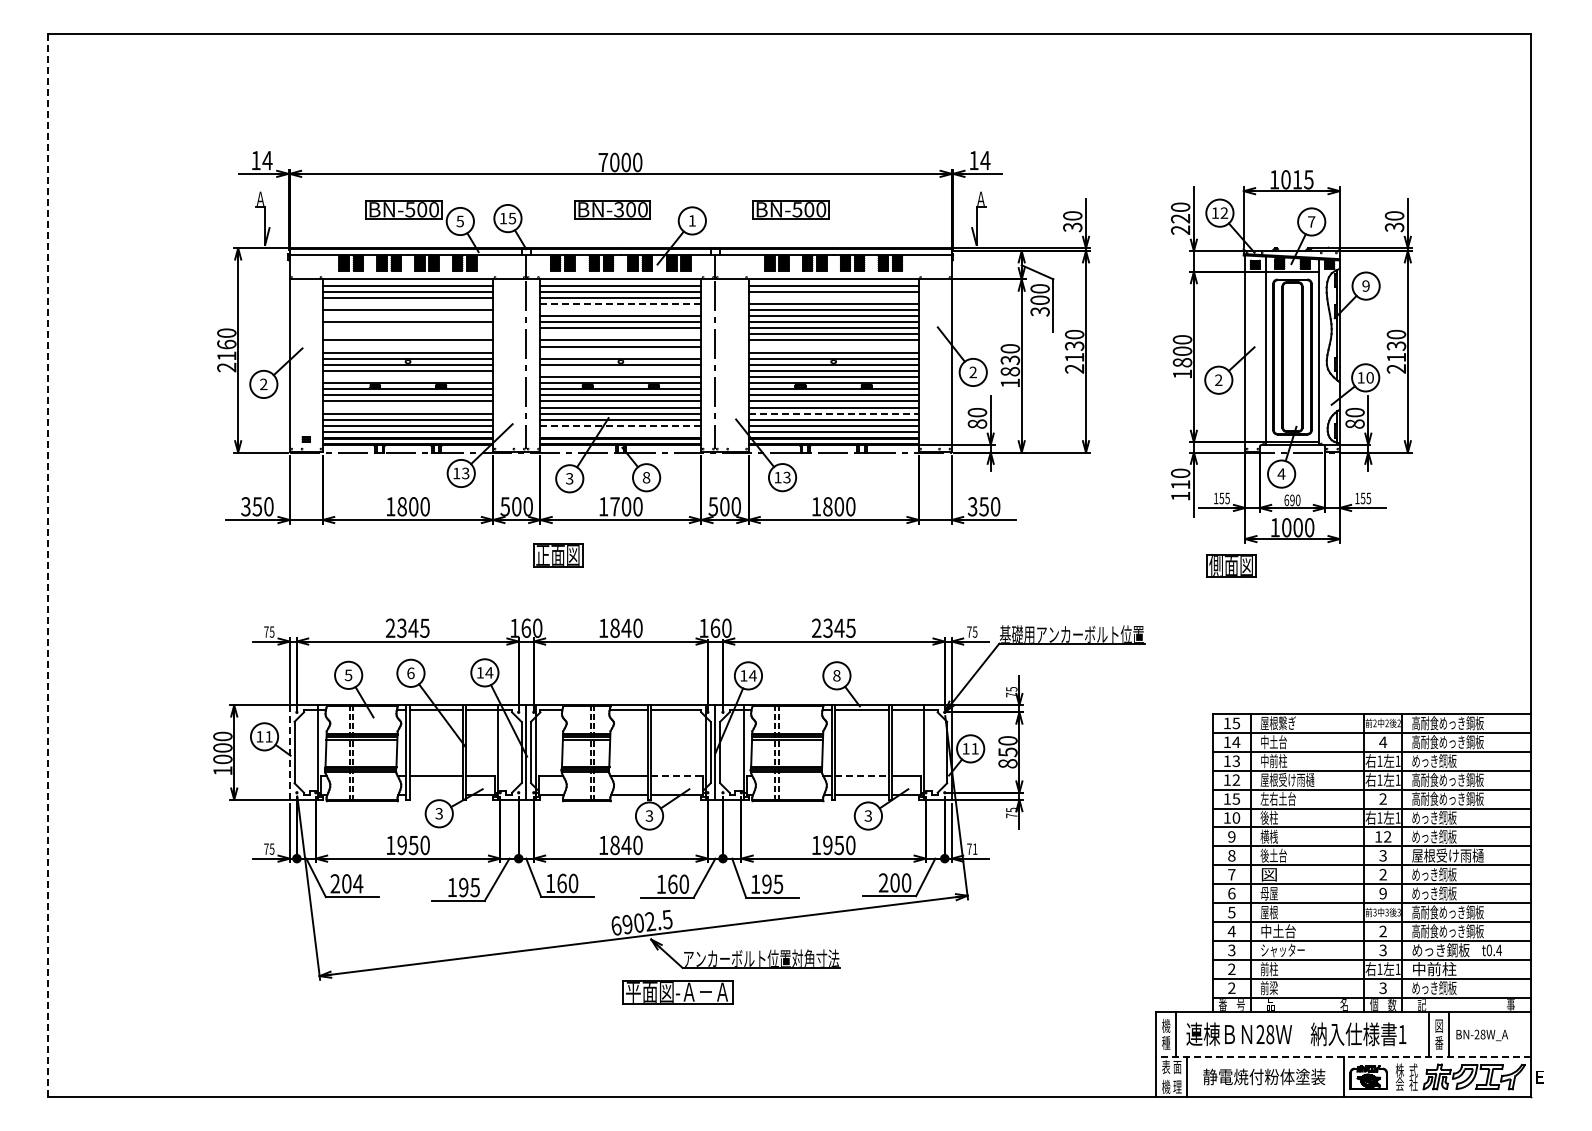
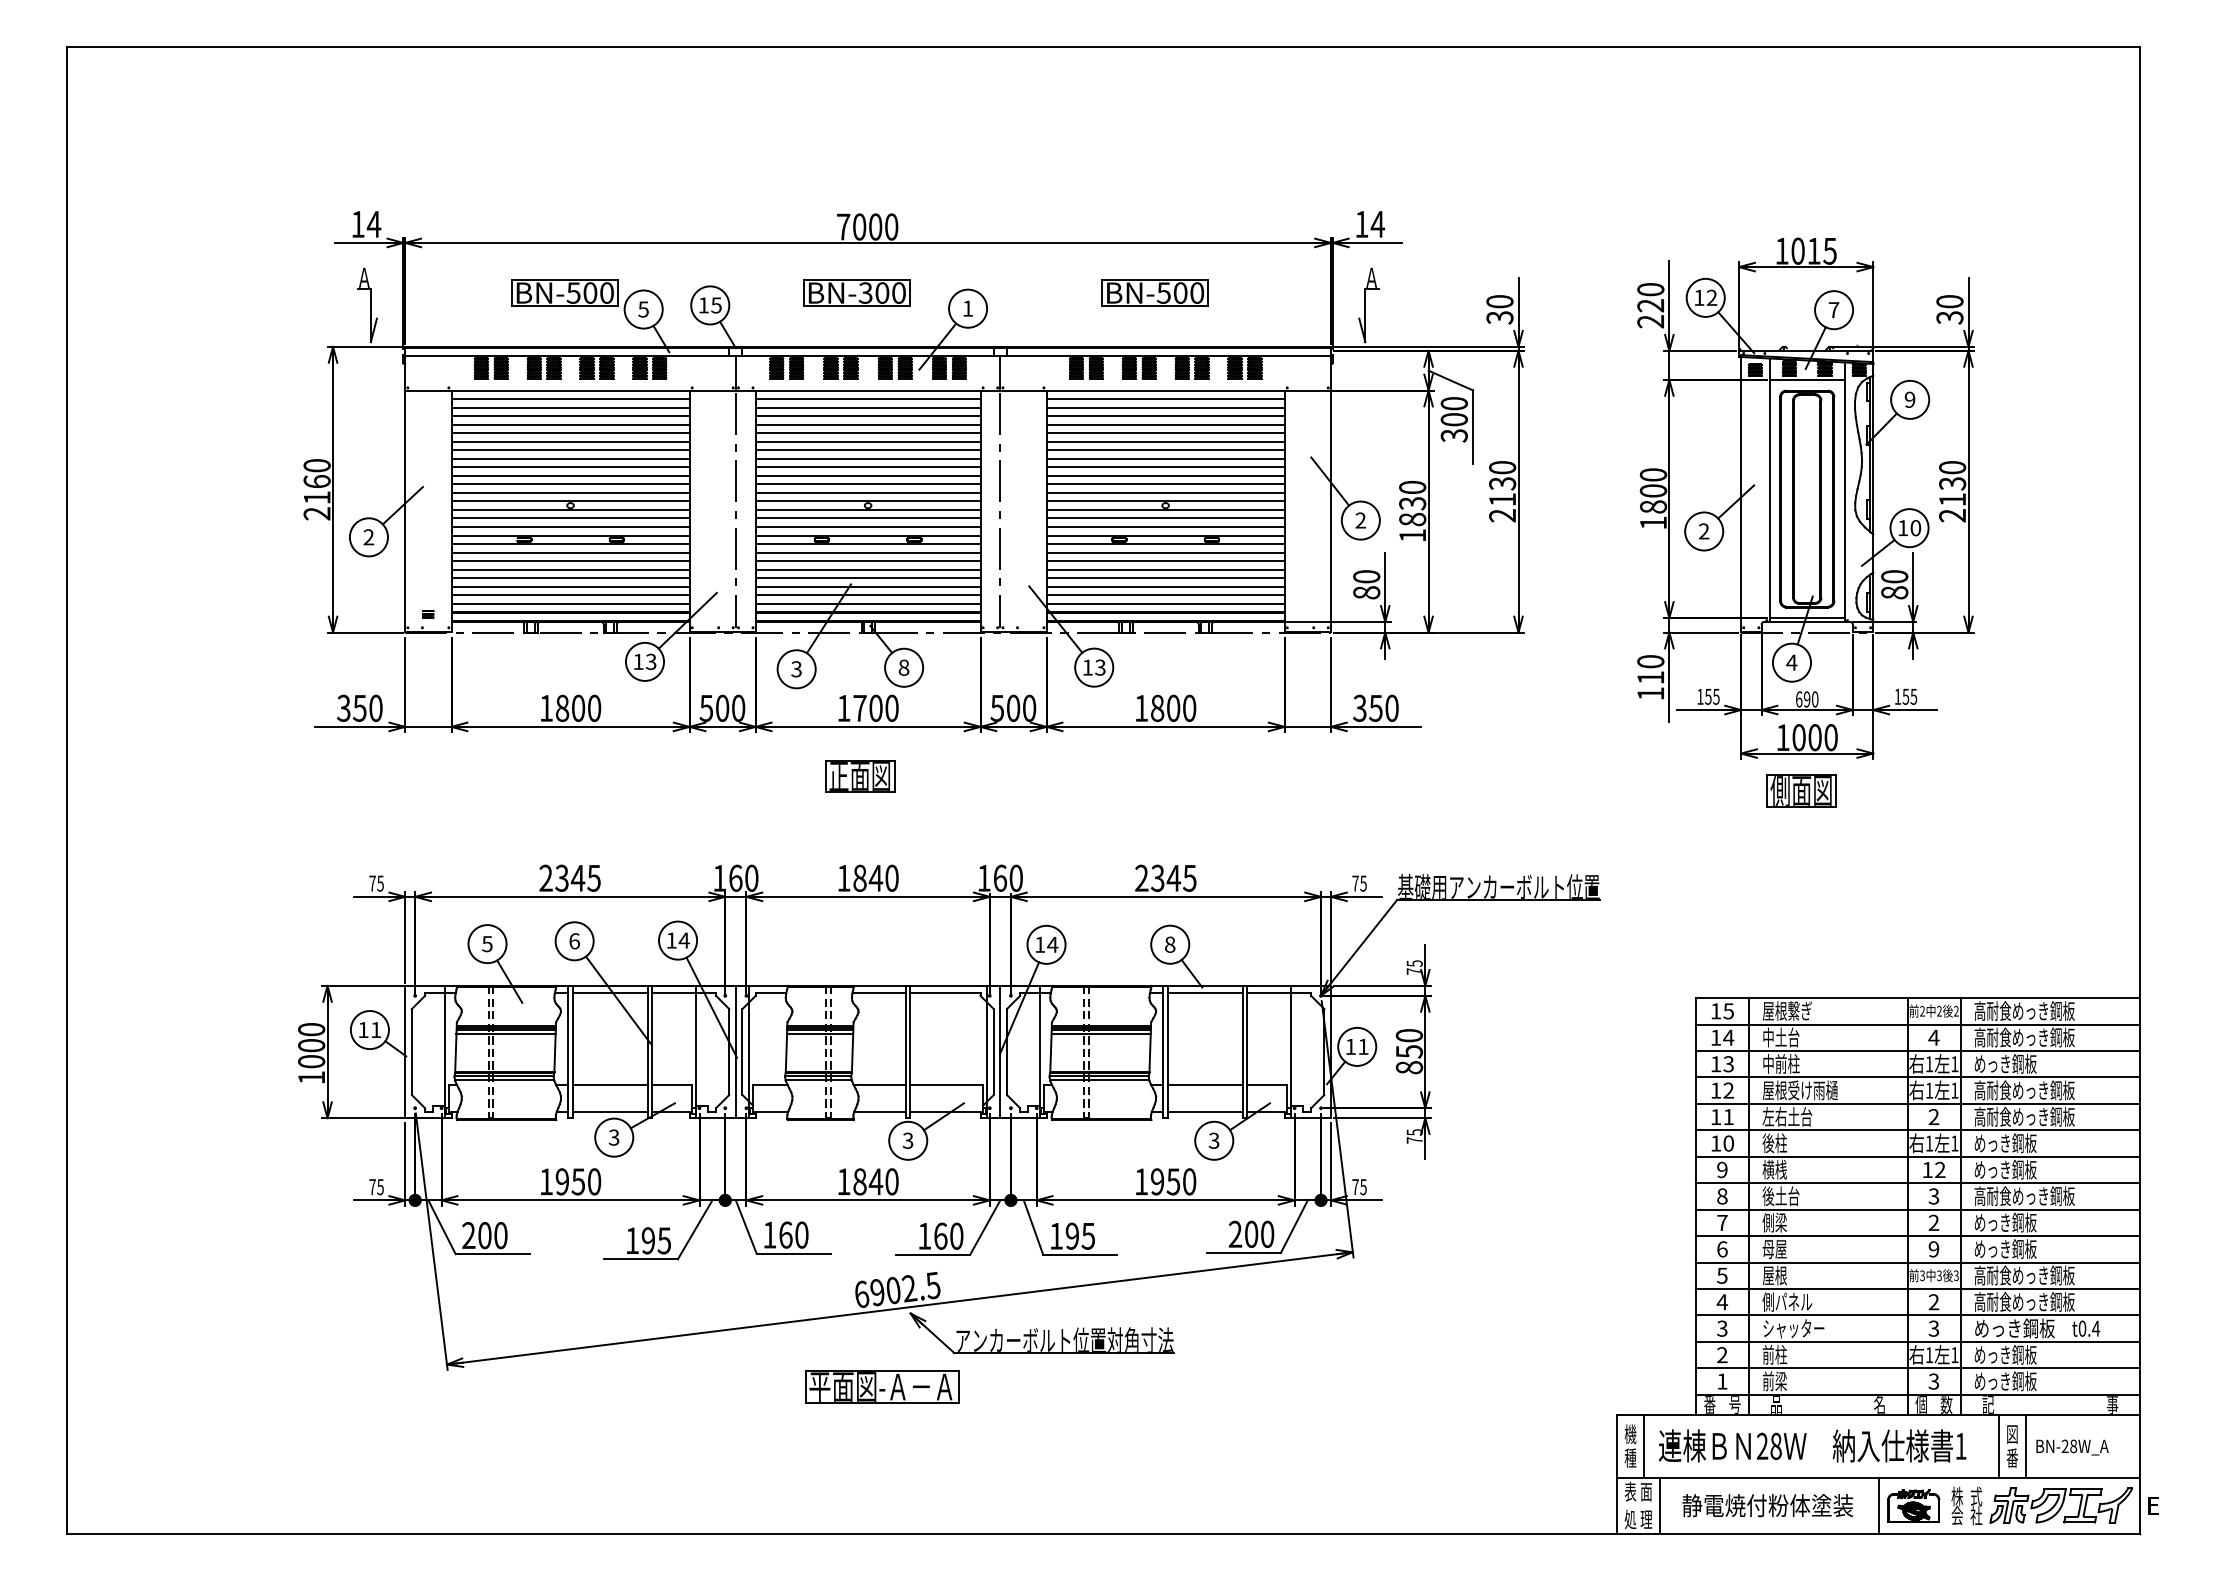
part: (790, 209) -> (1154, 292), moved
line: (833, 297) -> (1165, 415), added
line: (407, 303) -> (569, 424), added
line: (621, 303) -> (869, 424), dashed -> solid
line: (620, 309) -> (867, 432), added
line: (407, 316) -> (569, 442), added
line: (407, 328) -> (569, 459), added
line: (407, 334) -> (569, 467), added
line: (620, 334) -> (867, 467), added
line: (407, 346) -> (569, 484), added
line: (833, 346) -> (1165, 484), added
line: (620, 352) -> (867, 492), added
line: (620, 370) -> (867, 517), added
line: (407, 377) -> (569, 527), added
line: (407, 407) -> (569, 569), added
line: (834, 413) -> (1166, 577), dashed -> solid
line: (621, 425) -> (869, 594), dashed -> solid
line: (620, 431) -> (867, 603), added
part: (558, 555) -> (860, 776), moved
line: (47, 565) -> (66, 790), dashed -> solid
part: (1231, 565) -> (1801, 790), moved
line: (289, 753) -> (404, 1053), dashed -> solid
line: (677, 776) -> (947, 1085), dashed -> solid
line: (862, 776) -> (1205, 1085), dashed -> solid
line: (436, 795) -> (610, 1112), added
text: (1235, 798) -> (1727, 1116), 15 -> 11
text: (974, 848) -> (1362, 1186), 71 -> 75
text: (1447, 855) -> (2023, 1195), 屋根受け雨樋 -> 高耐食めっき鋼板
text: (1268, 874) -> (1773, 1222), 図 -> 側梁
text: (358, 883) -> (501, 1235), 204 -> 200
text: (1277, 931) -> (1786, 1302), 中土台 -> 側パネル
text: (1434, 969) -> (2005, 1355), 中前柱 -> めっき鋼板
text: (1231, 987) -> (1721, 1380), 2 -> 1
part: (677, 992) -> (881, 1387), moved
line: (1343, 1057) -> (1878, 1478), dashed -> solid
text: (1166, 1086) -> (1631, 1518), 機 -> 処

